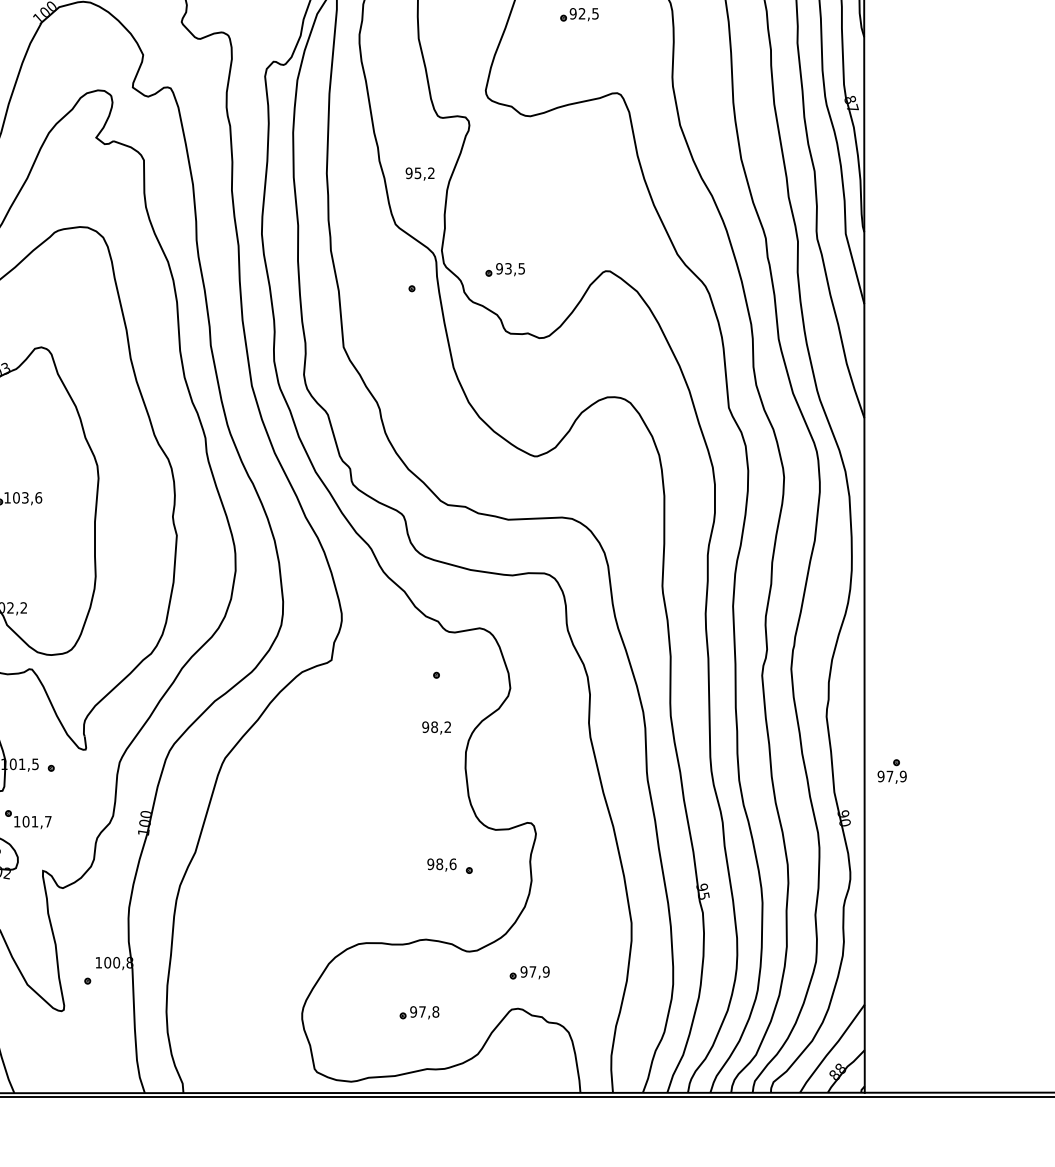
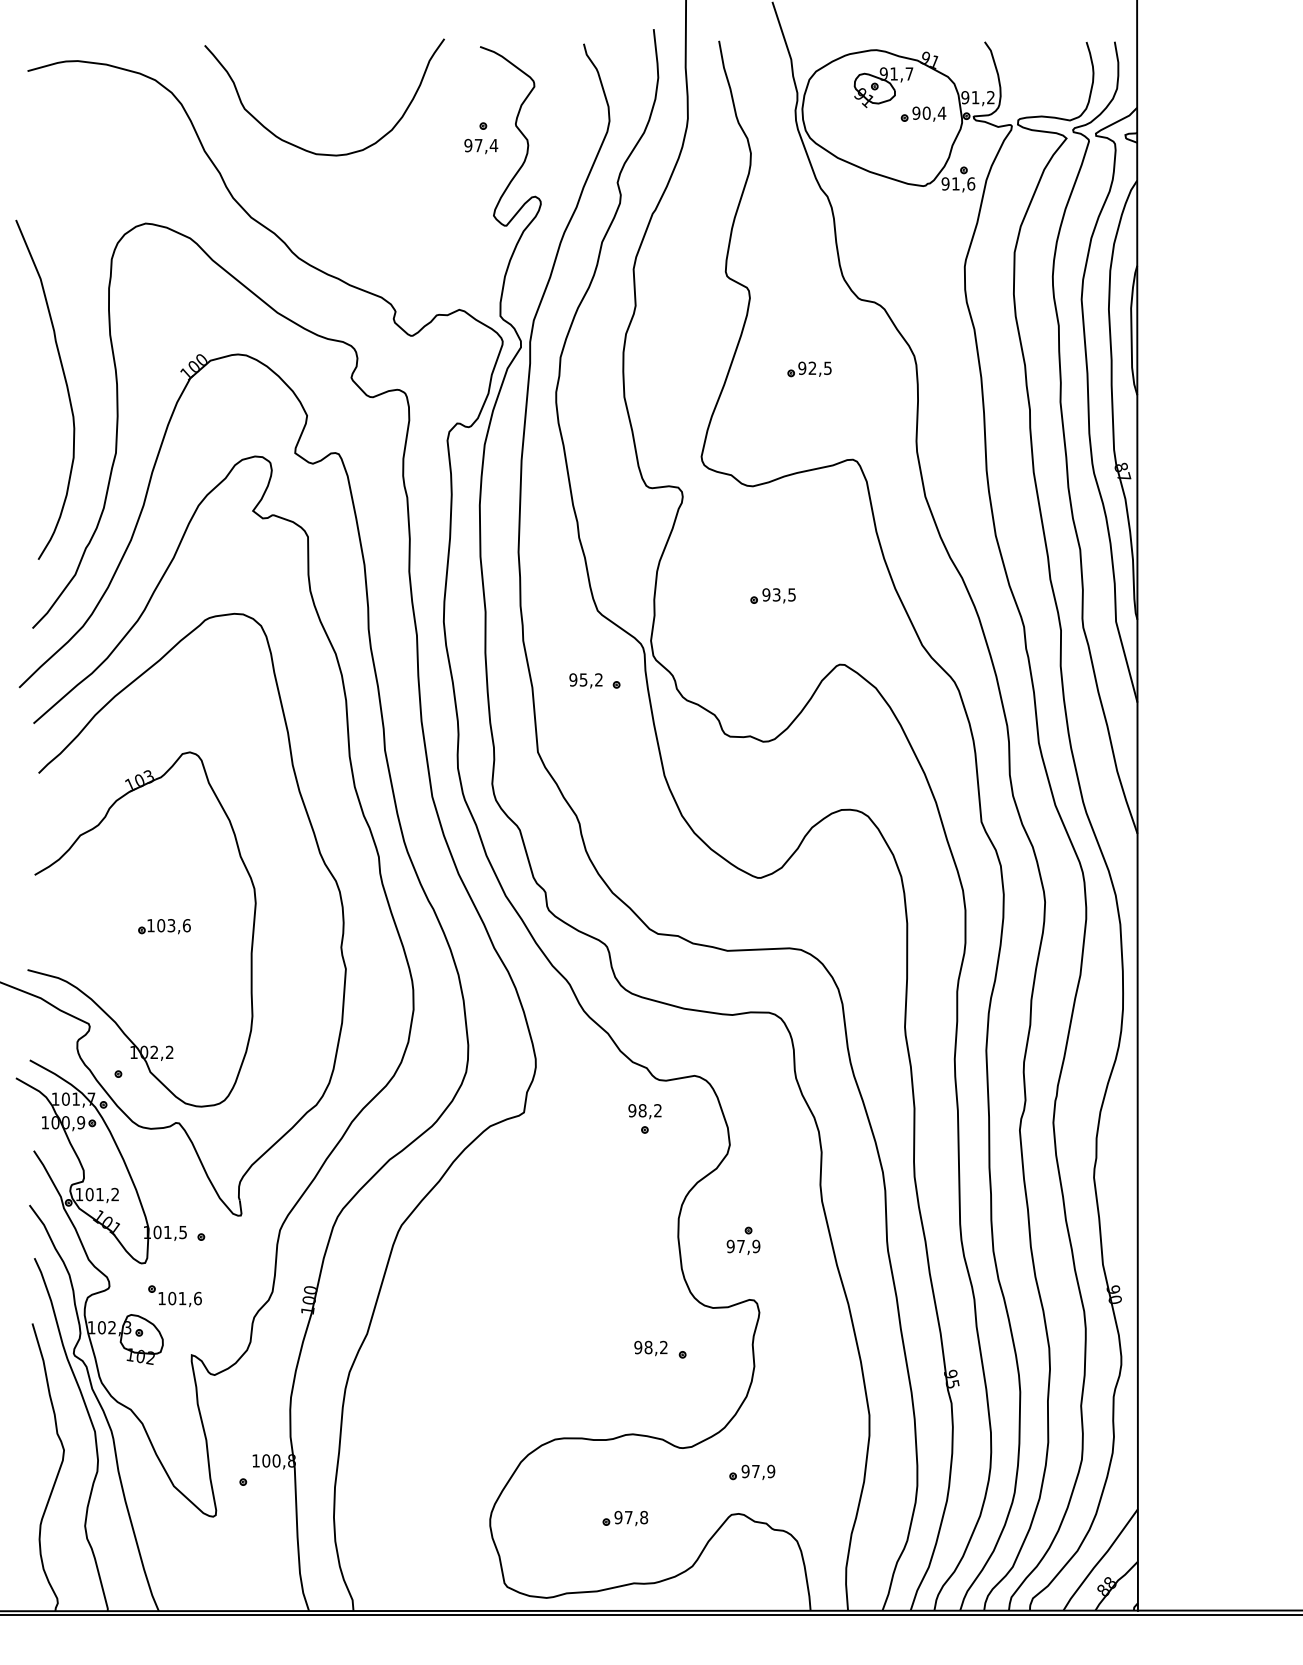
text: (419, 173) -> (585, 680), moved
part: (504, 269) -> (772, 595), moved
text: (436, 727) -> (644, 1111), moved
part: (892, 771) -> (743, 1240), moved
text: (47, 821) -> (197, 1298), 101,7 -> 101,6
text: (452, 864) -> (663, 1347), 98,6 -> 98,2

